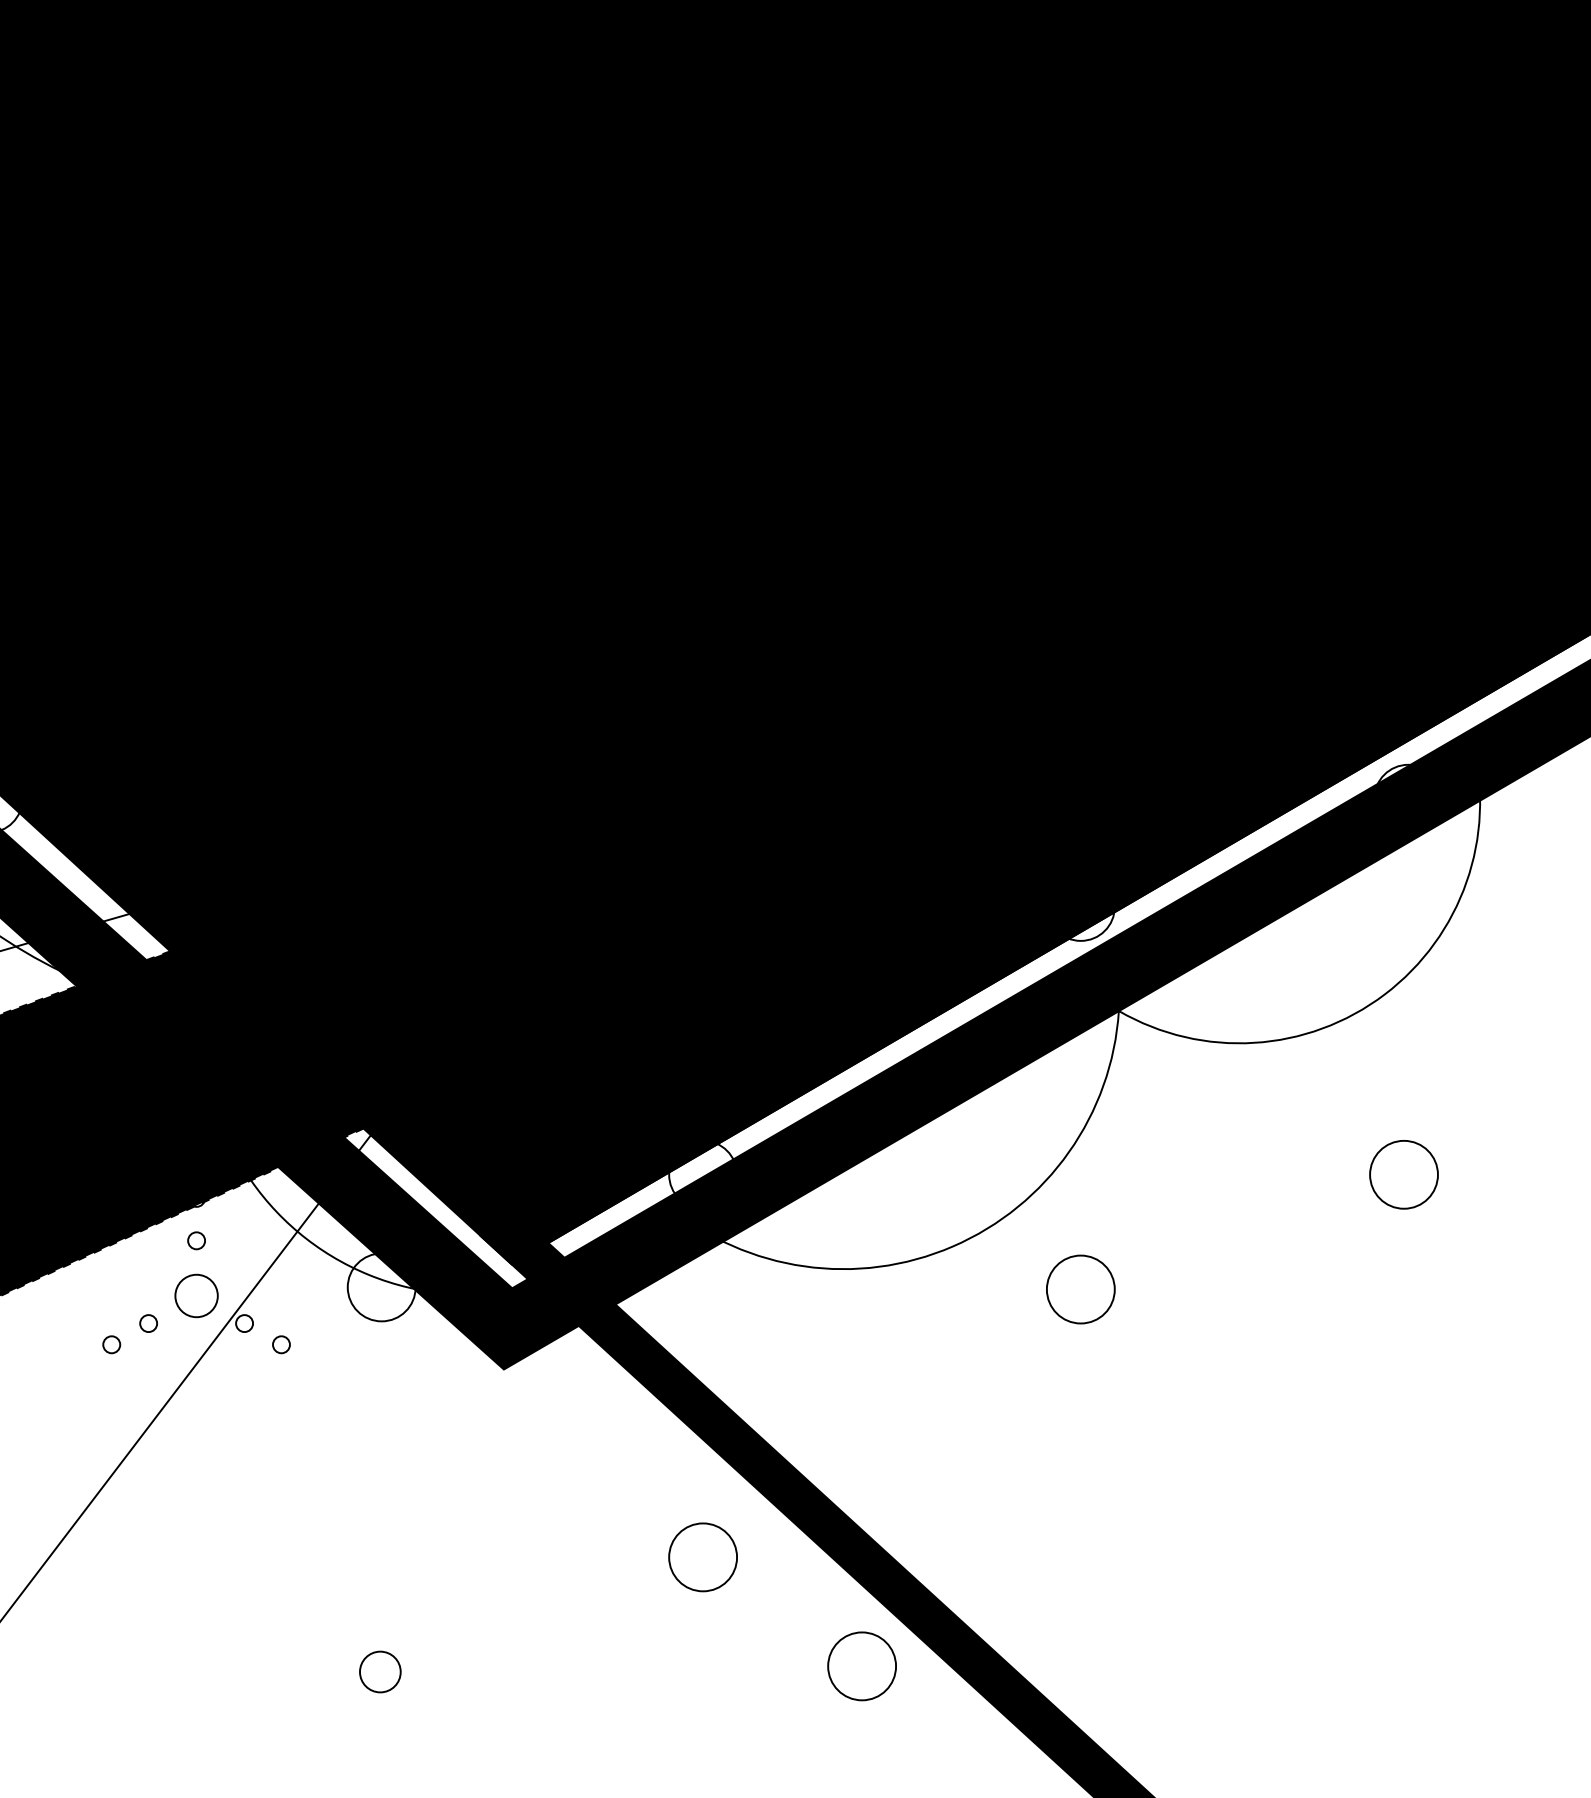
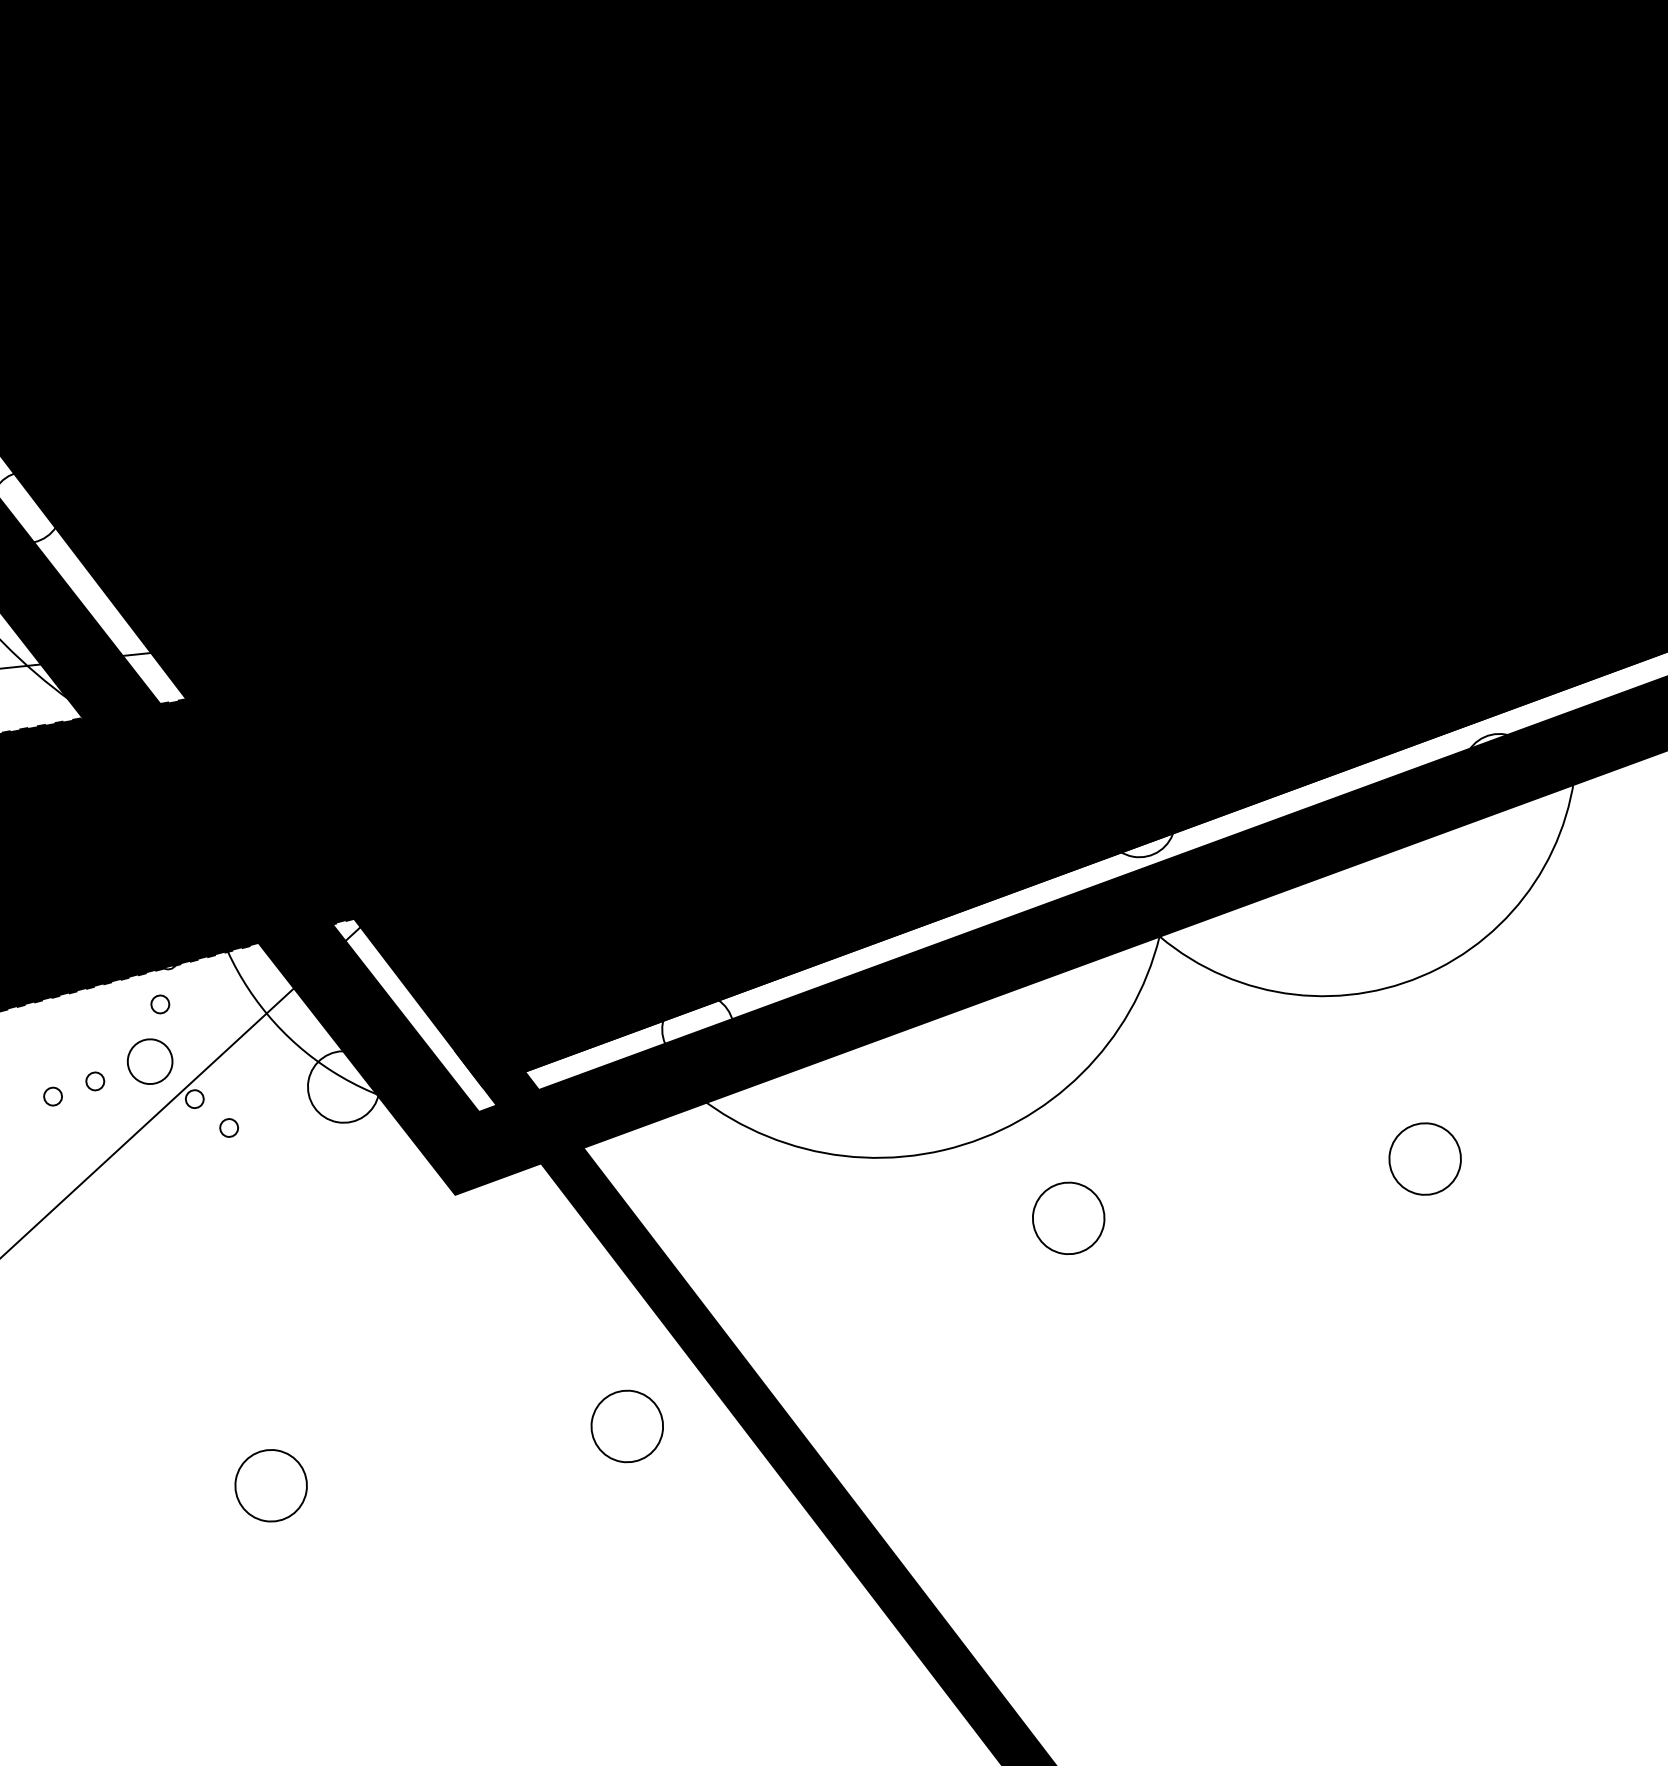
part: (861, 1666) -> (771, 1568), removed
part: (380, 1671) -> (271, 1485), size x1.67

